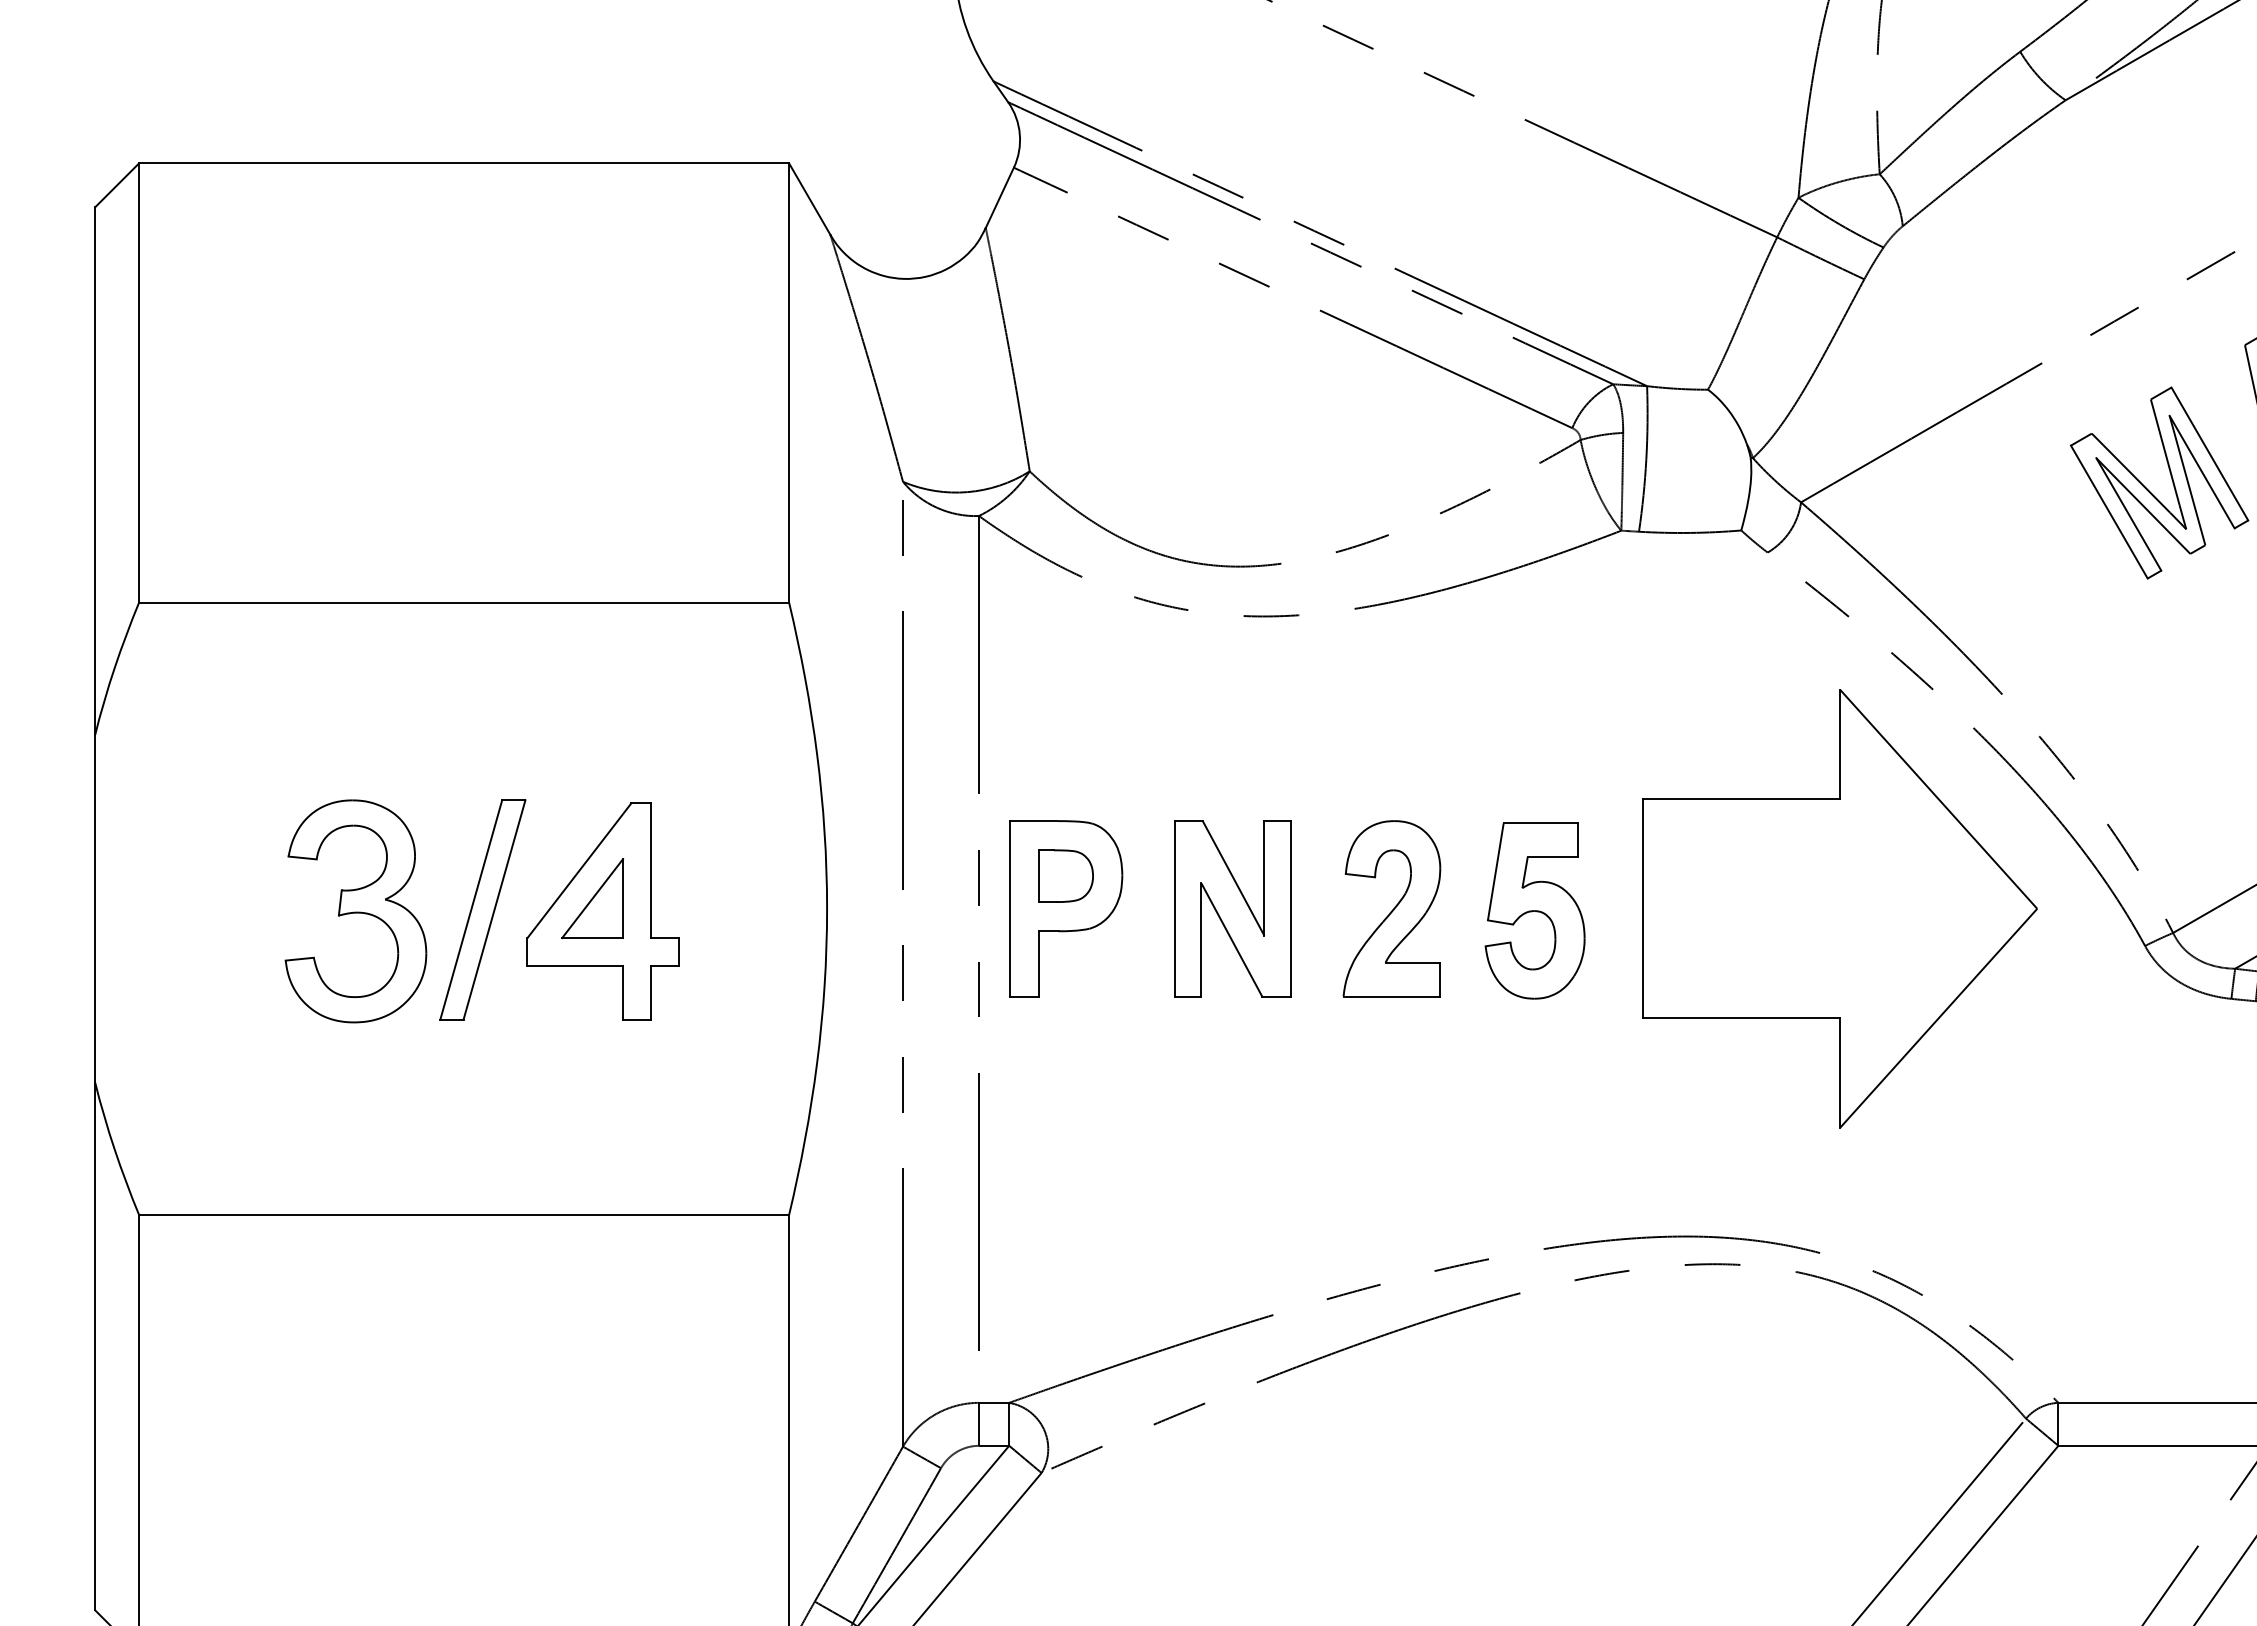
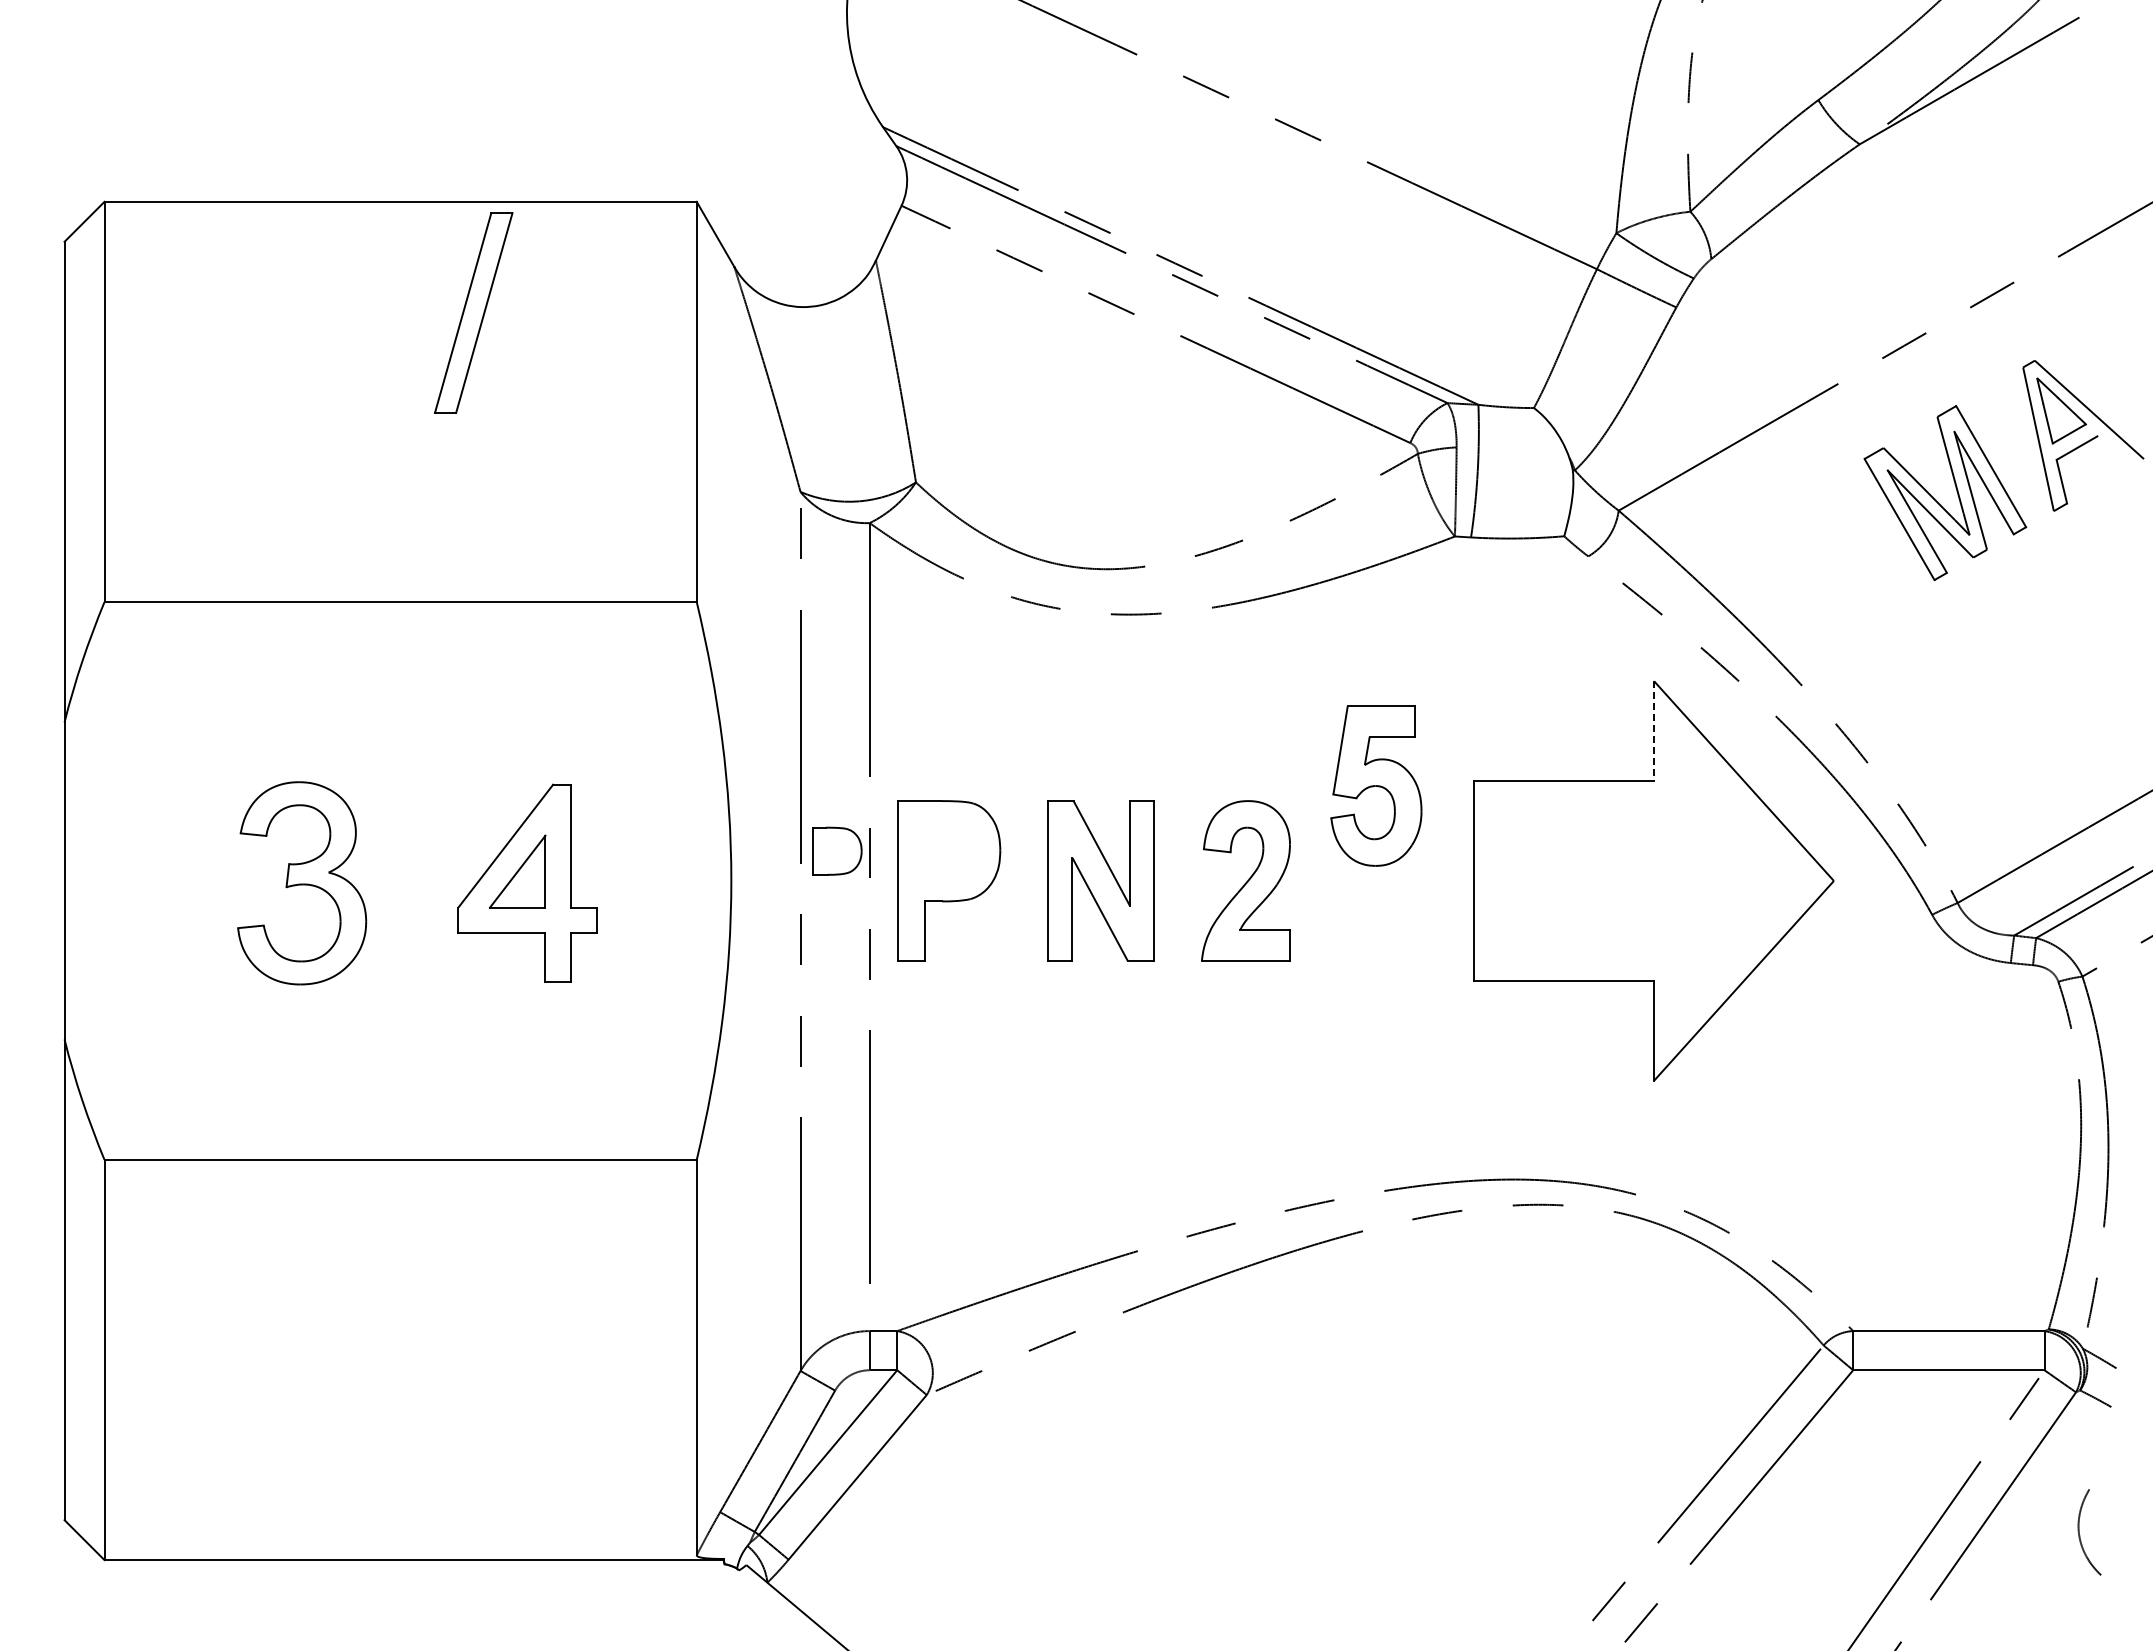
line: (1840, 744) -> (1654, 731), solid -> dashed
part: (1066, 875) -> (837, 850), moved
part: (482, 909) -> (473, 312), moved
part: (1535, 910) -> (1376, 785), moved

